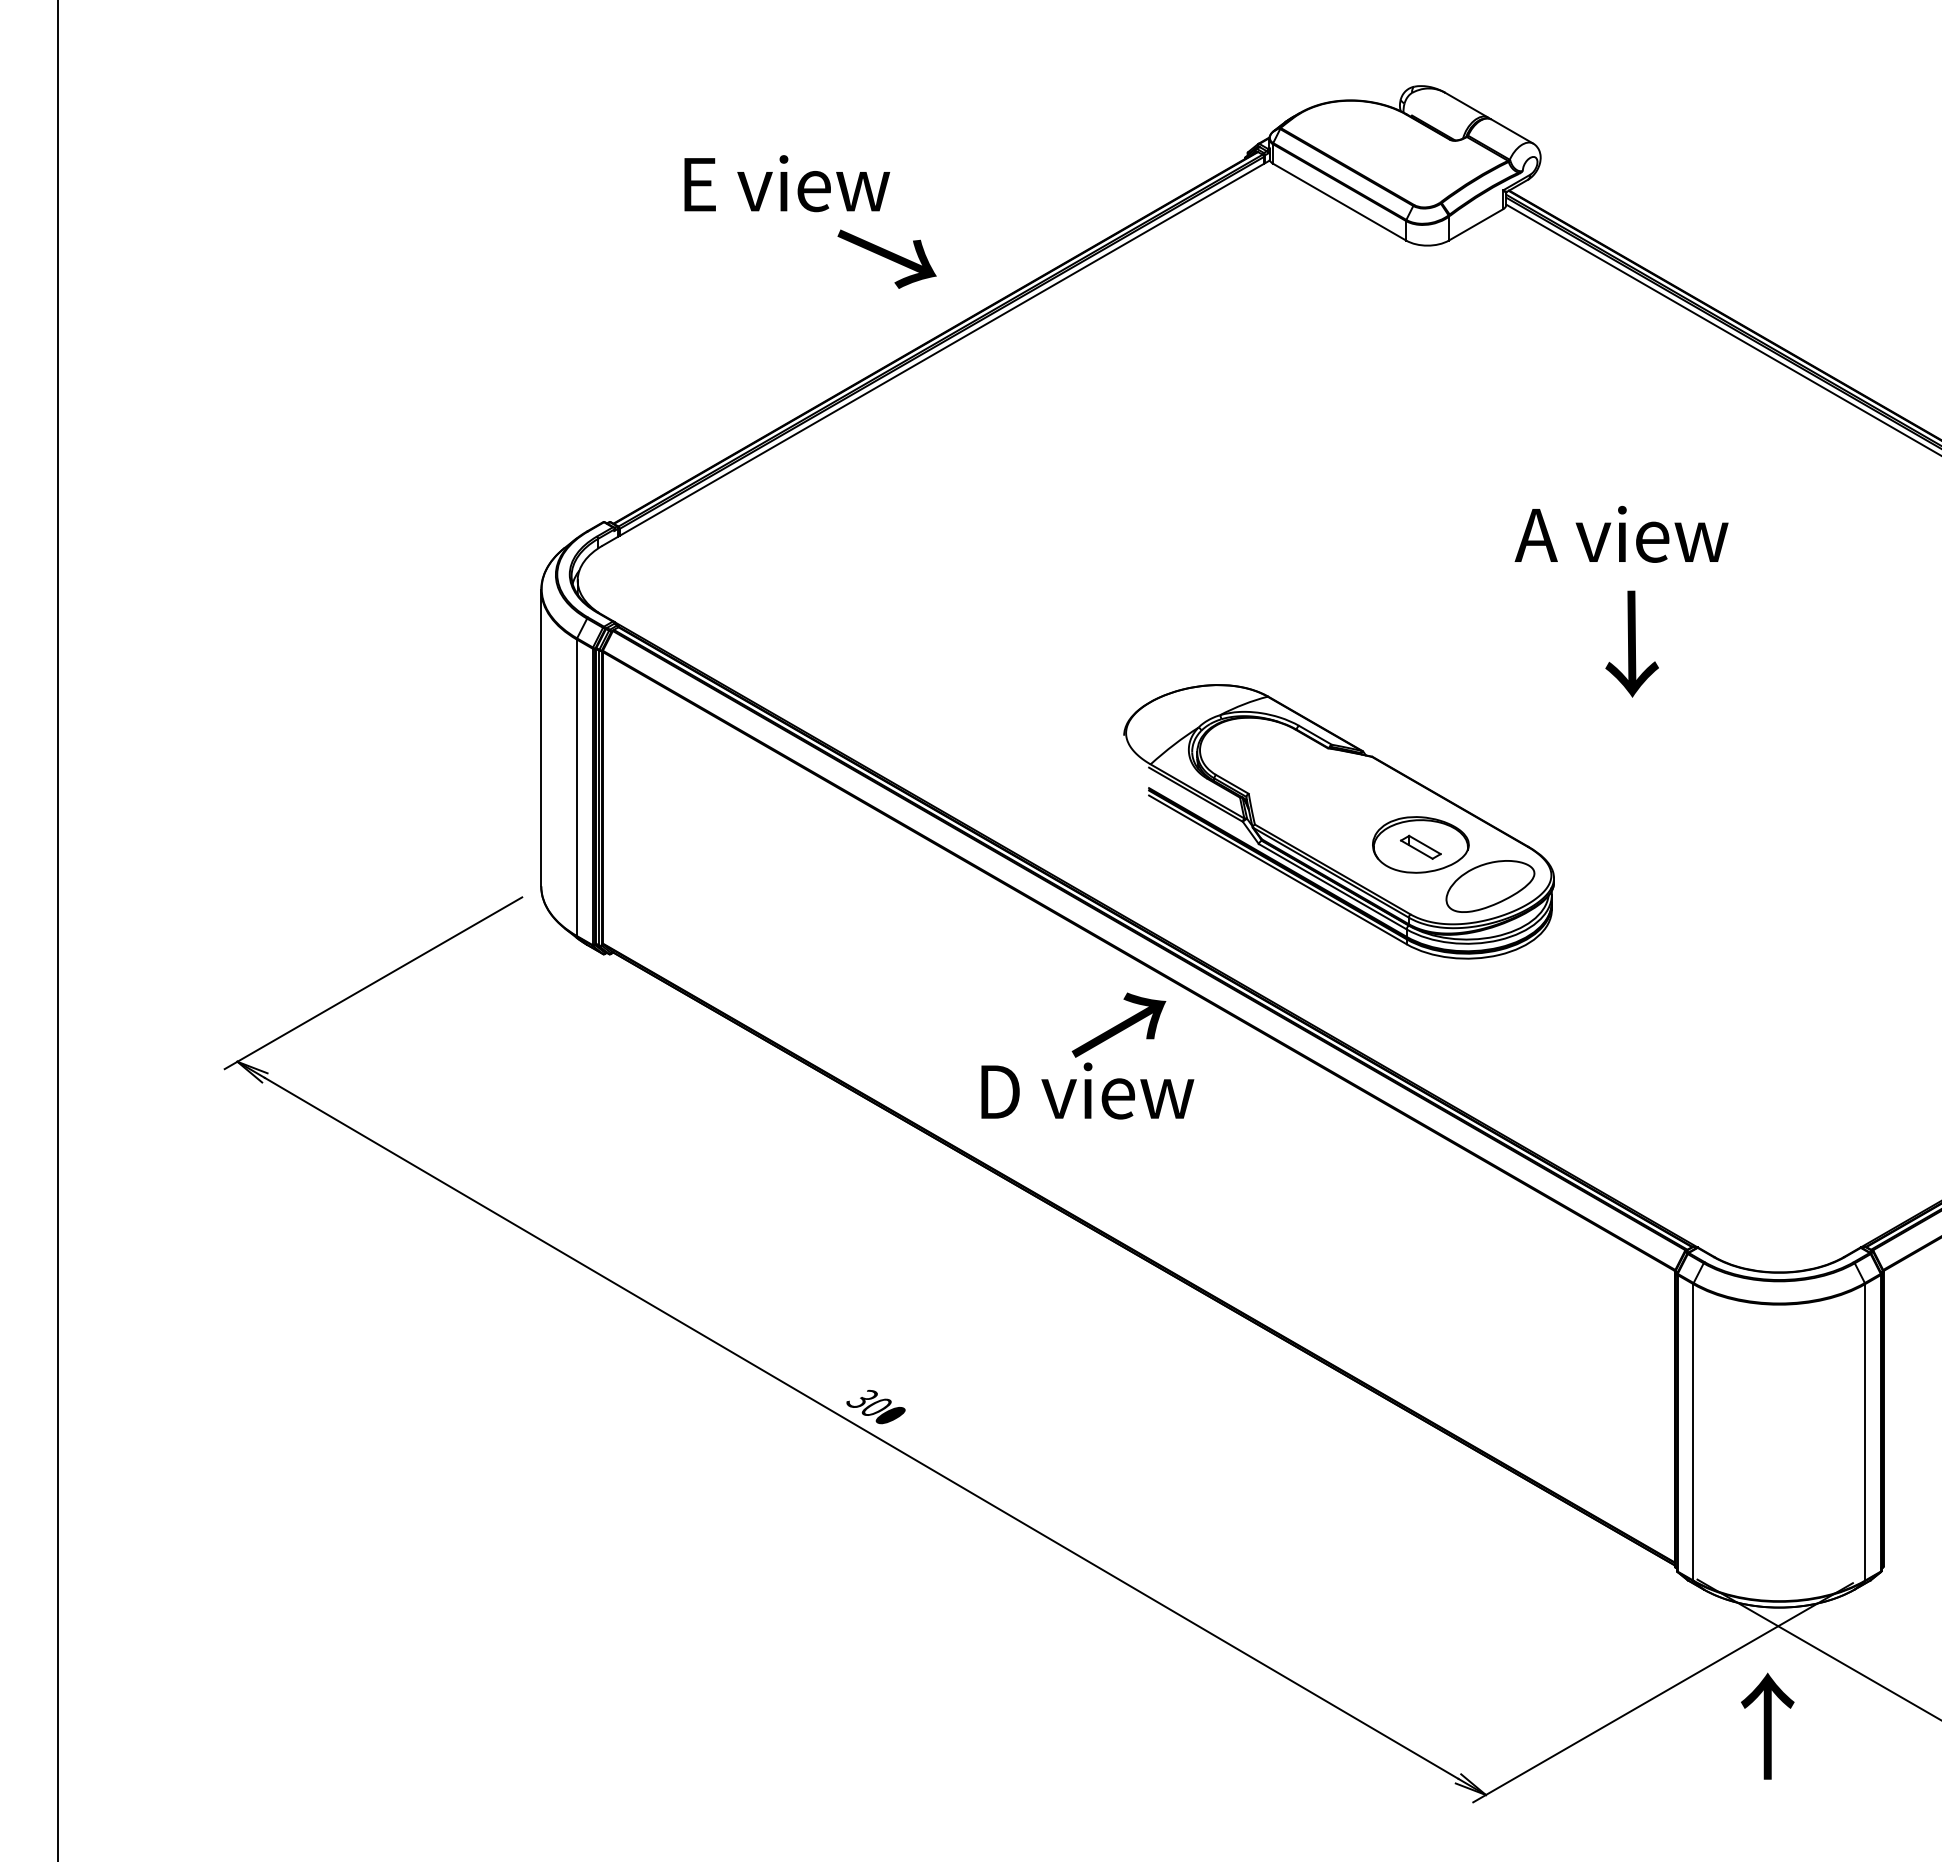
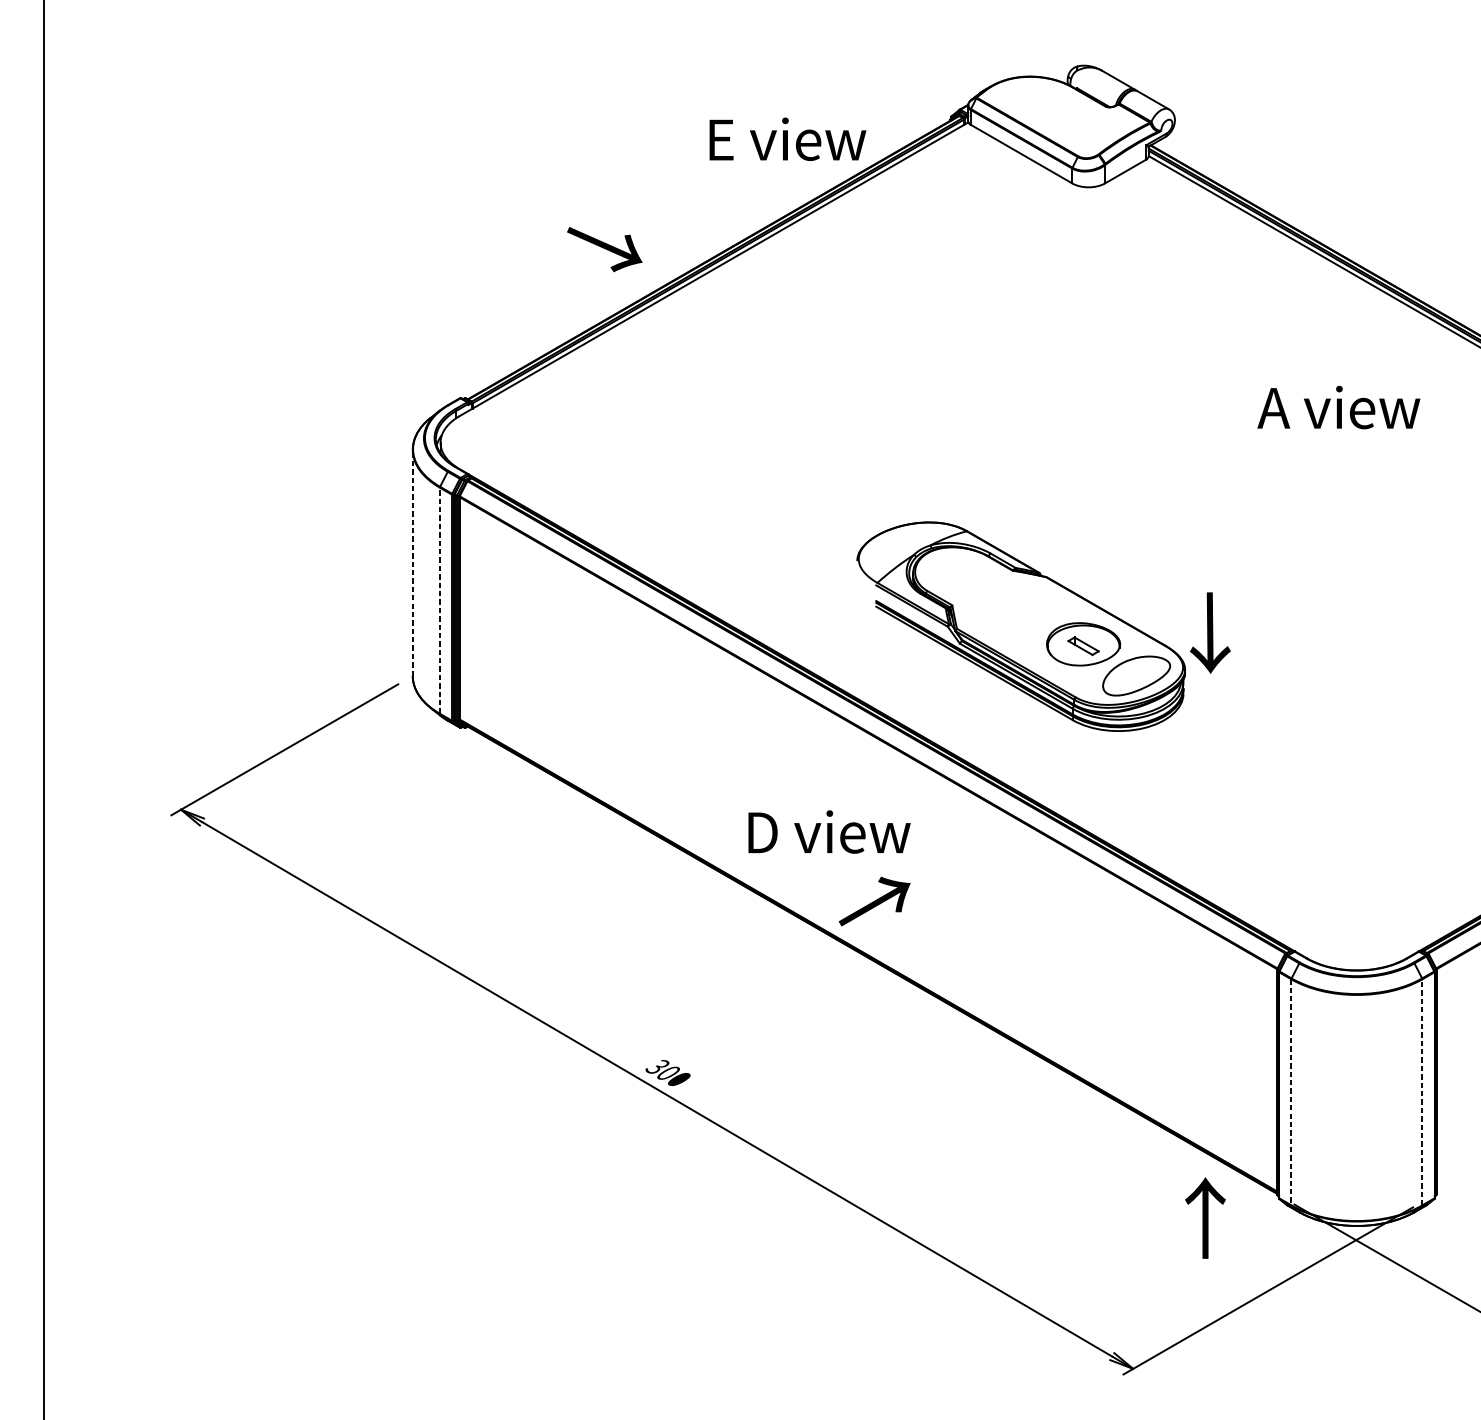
text: (787, 183) -> (788, 139), moved
text: (886, 258) -> (604, 249), moved
text: (1621, 534) -> (1338, 407), moved
text: (1631, 643) -> (1209, 632), moved
line: (541, 737) -> (412, 562), solid -> dashed
line: (576, 787) -> (439, 600), solid -> dashed
text: (1118, 1024) -> (874, 901), moved
line: (1865, 1431) -> (1422, 1091), solid -> dashed
line: (1693, 1432) -> (1291, 1092), solid -> dashed
text: (1767, 1725) -> (1205, 1217), moved

